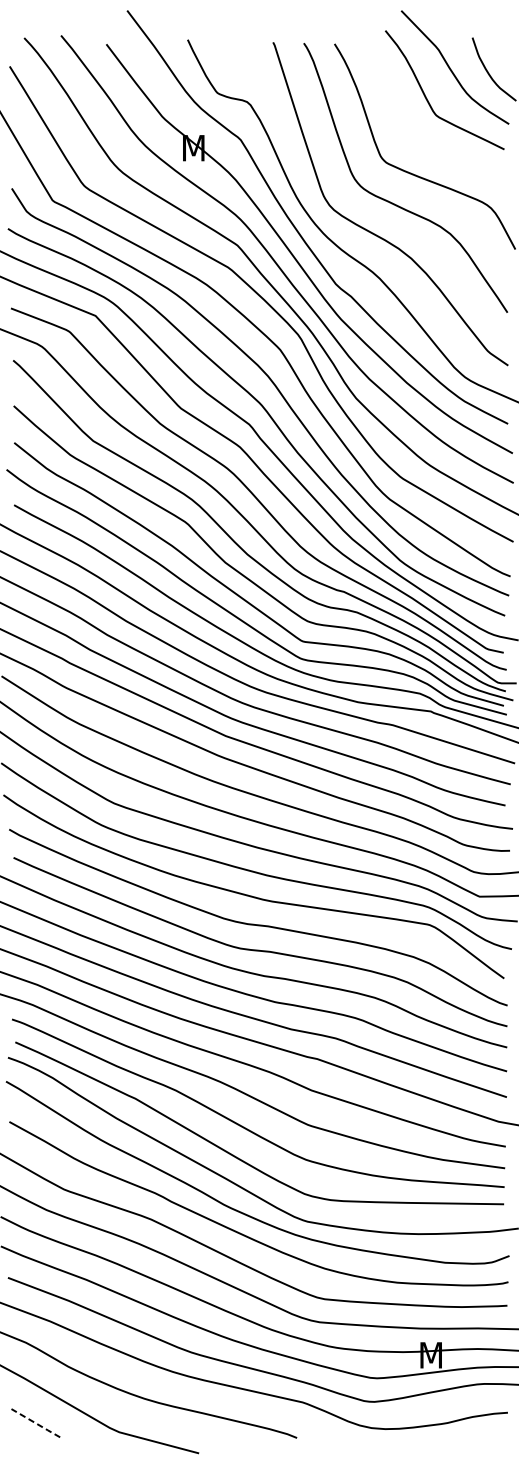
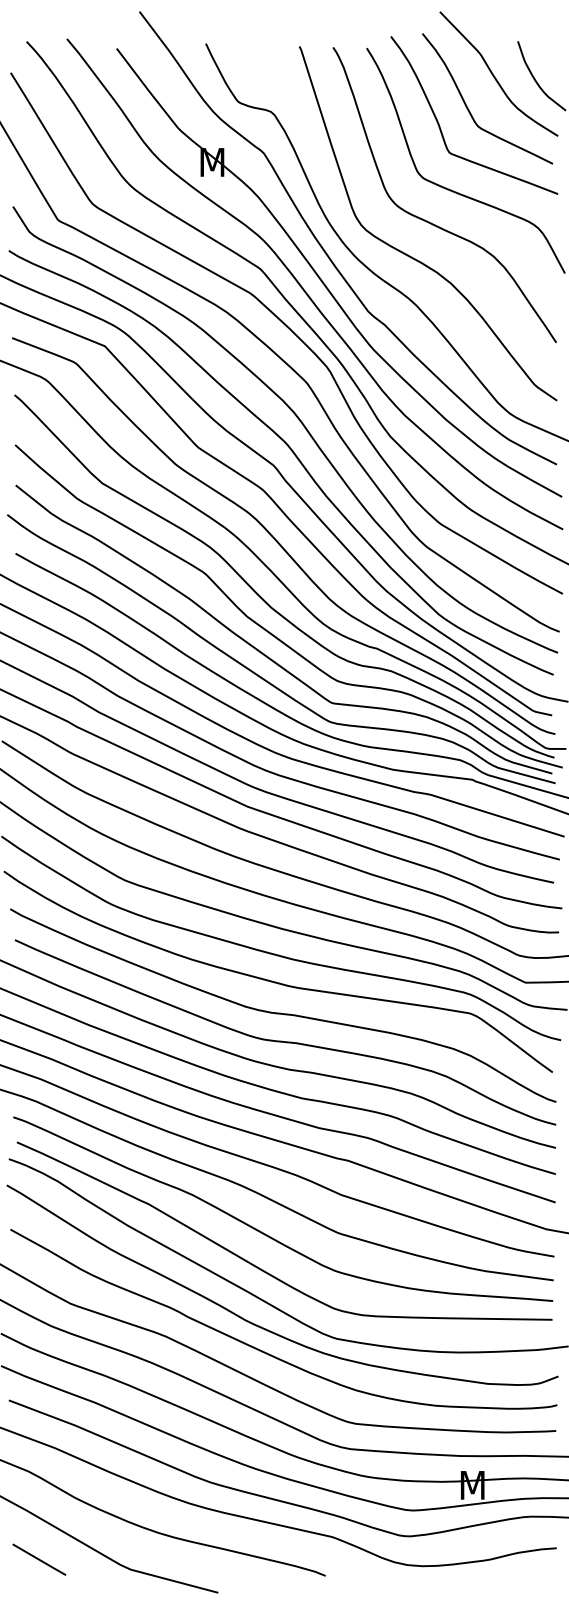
curve: (401, 115) -> (440, 126), added
line: (35, 1423) -> (39, 1560), dashed -> solid

